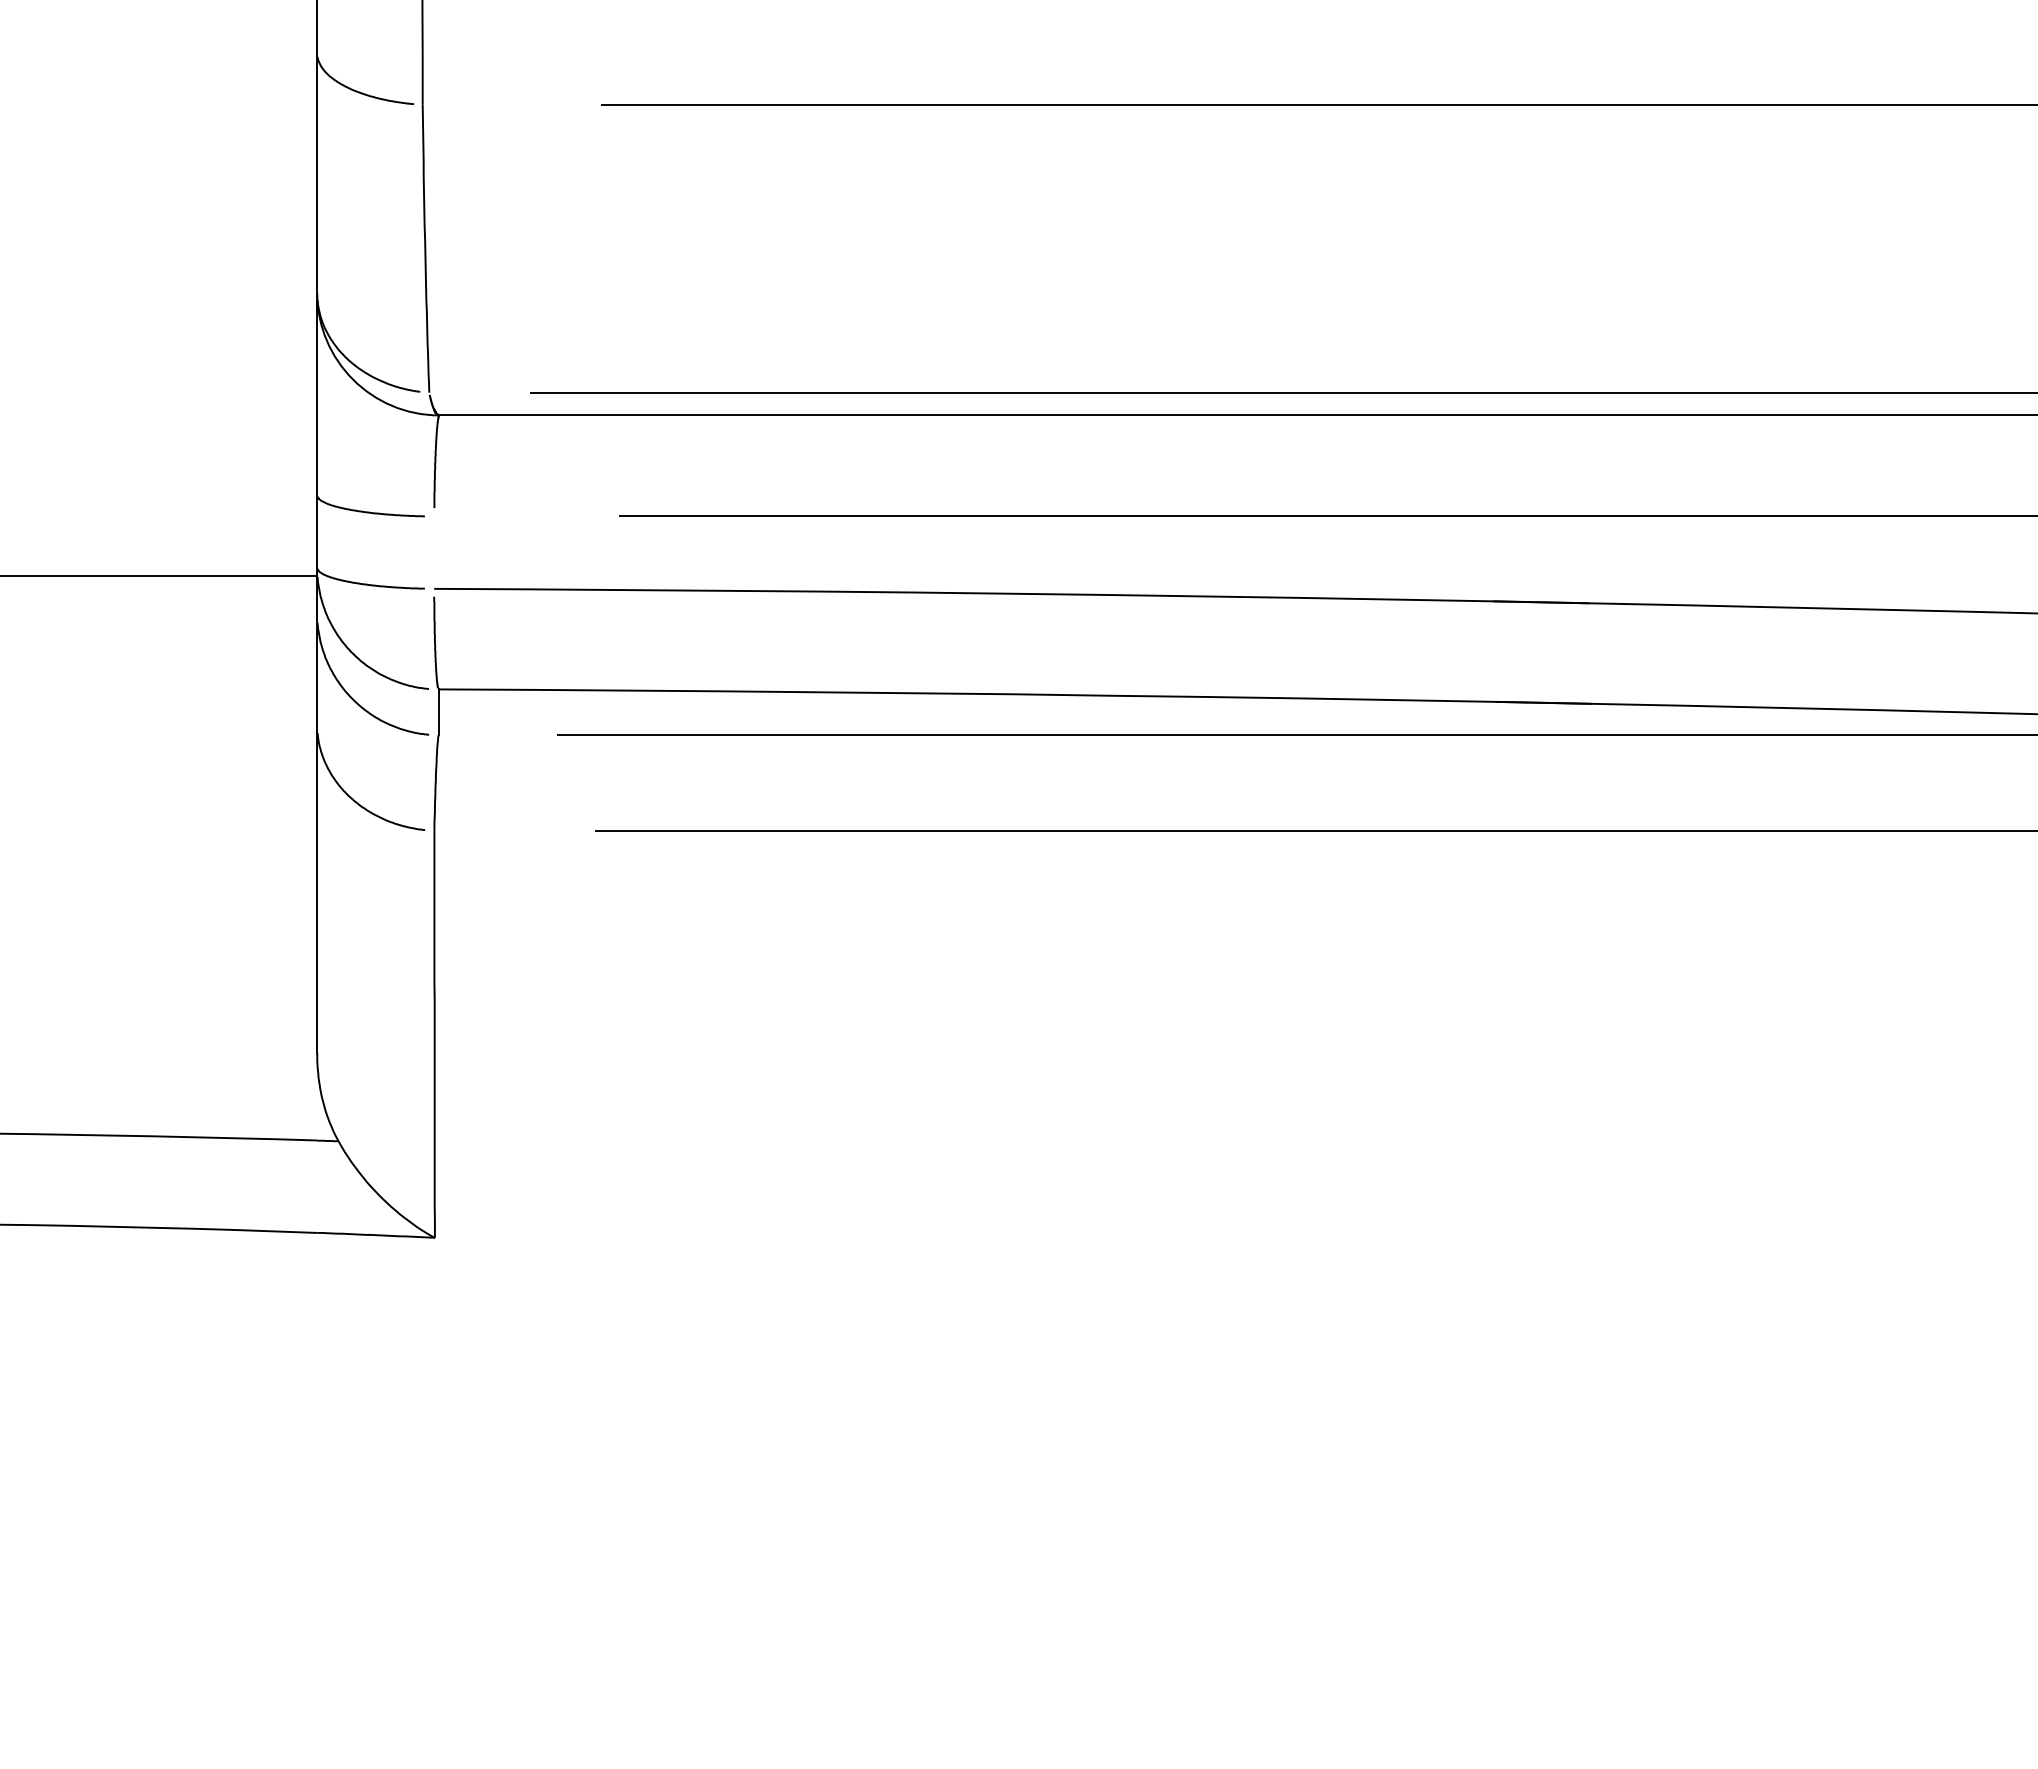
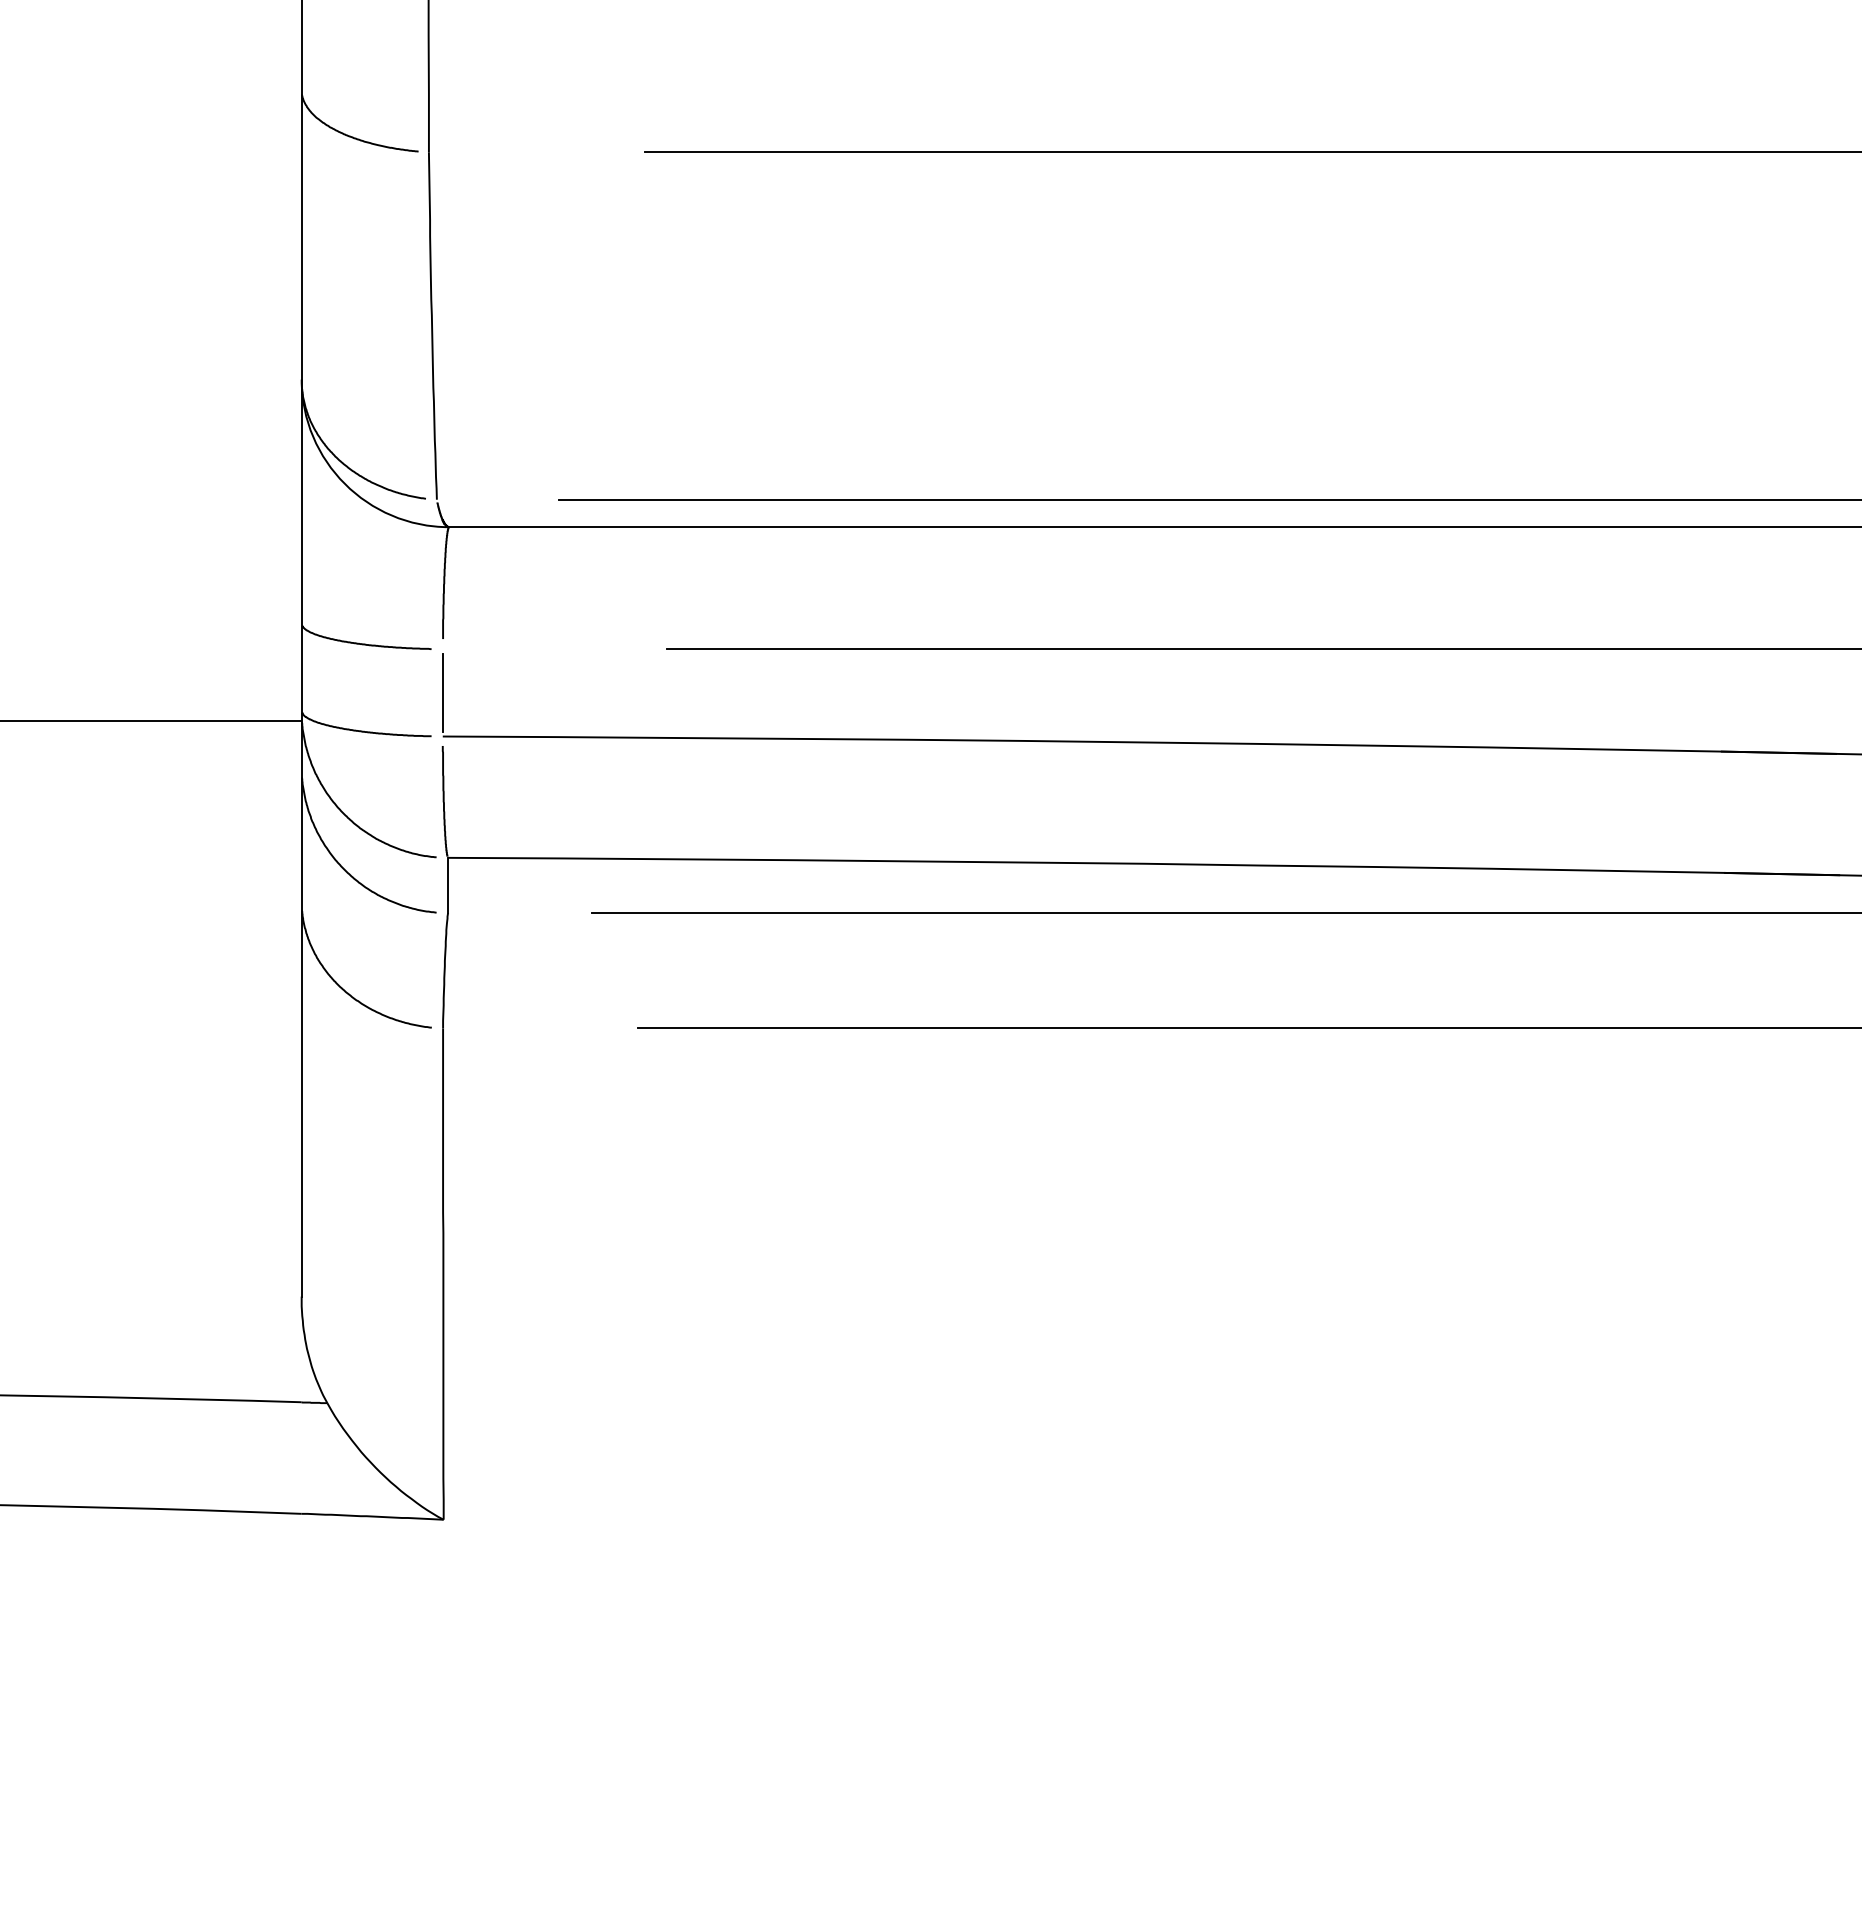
line: (434, 552) -> (443, 692), added

